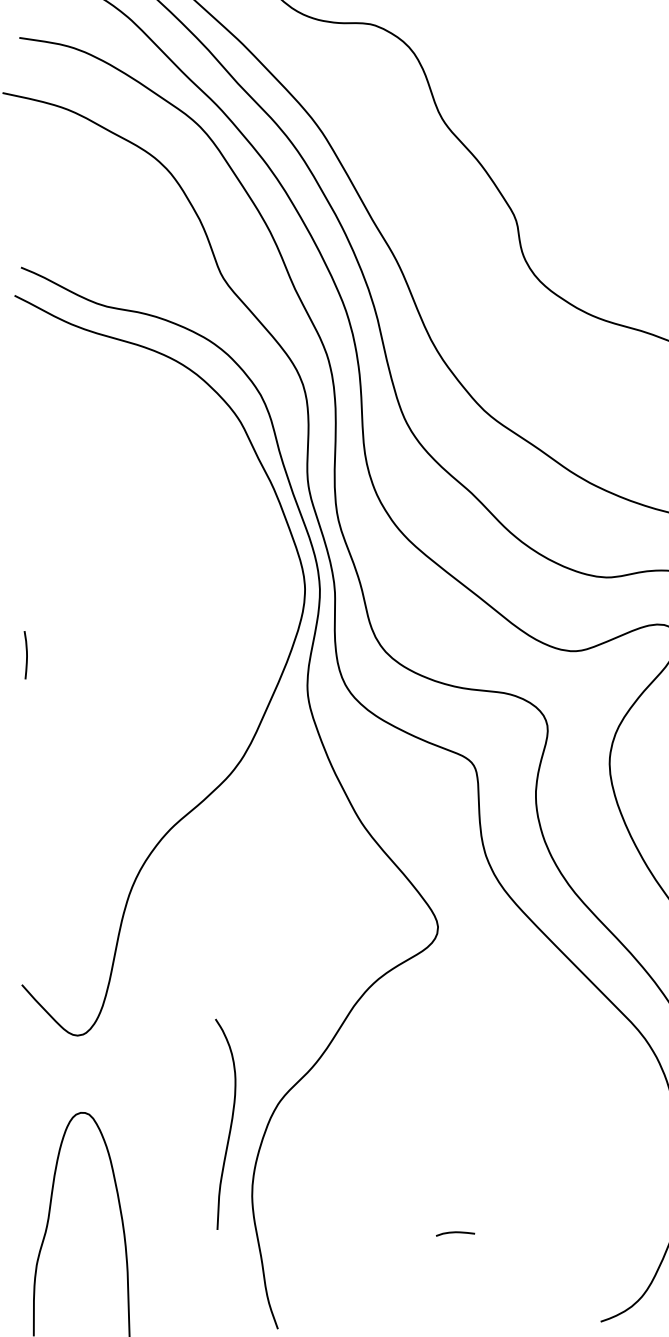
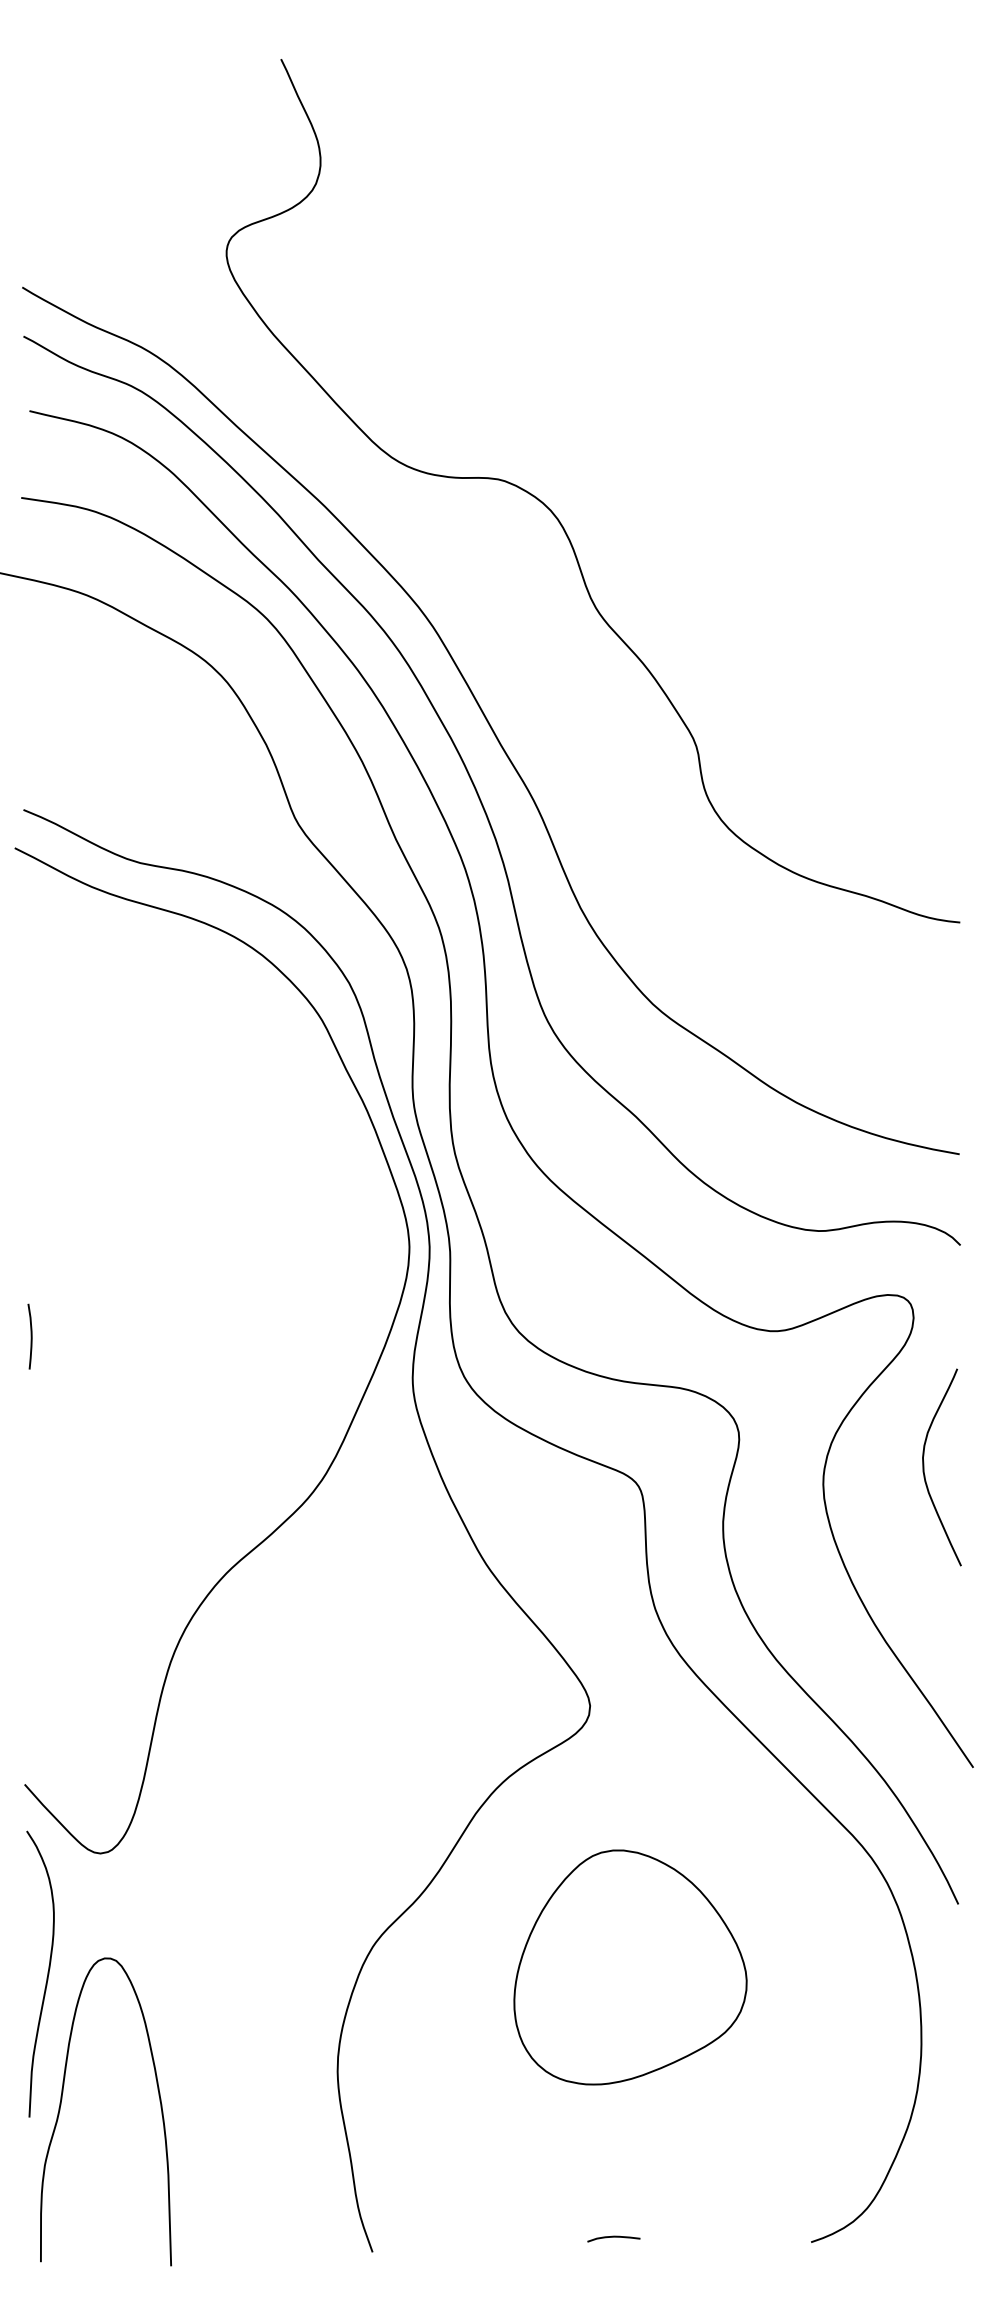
part: (467, 1119) -> (630, 1967), added
curve: (230, 1123) -> (47, 1973), moved
curve: (455, 1232) -> (613, 2237), moved

